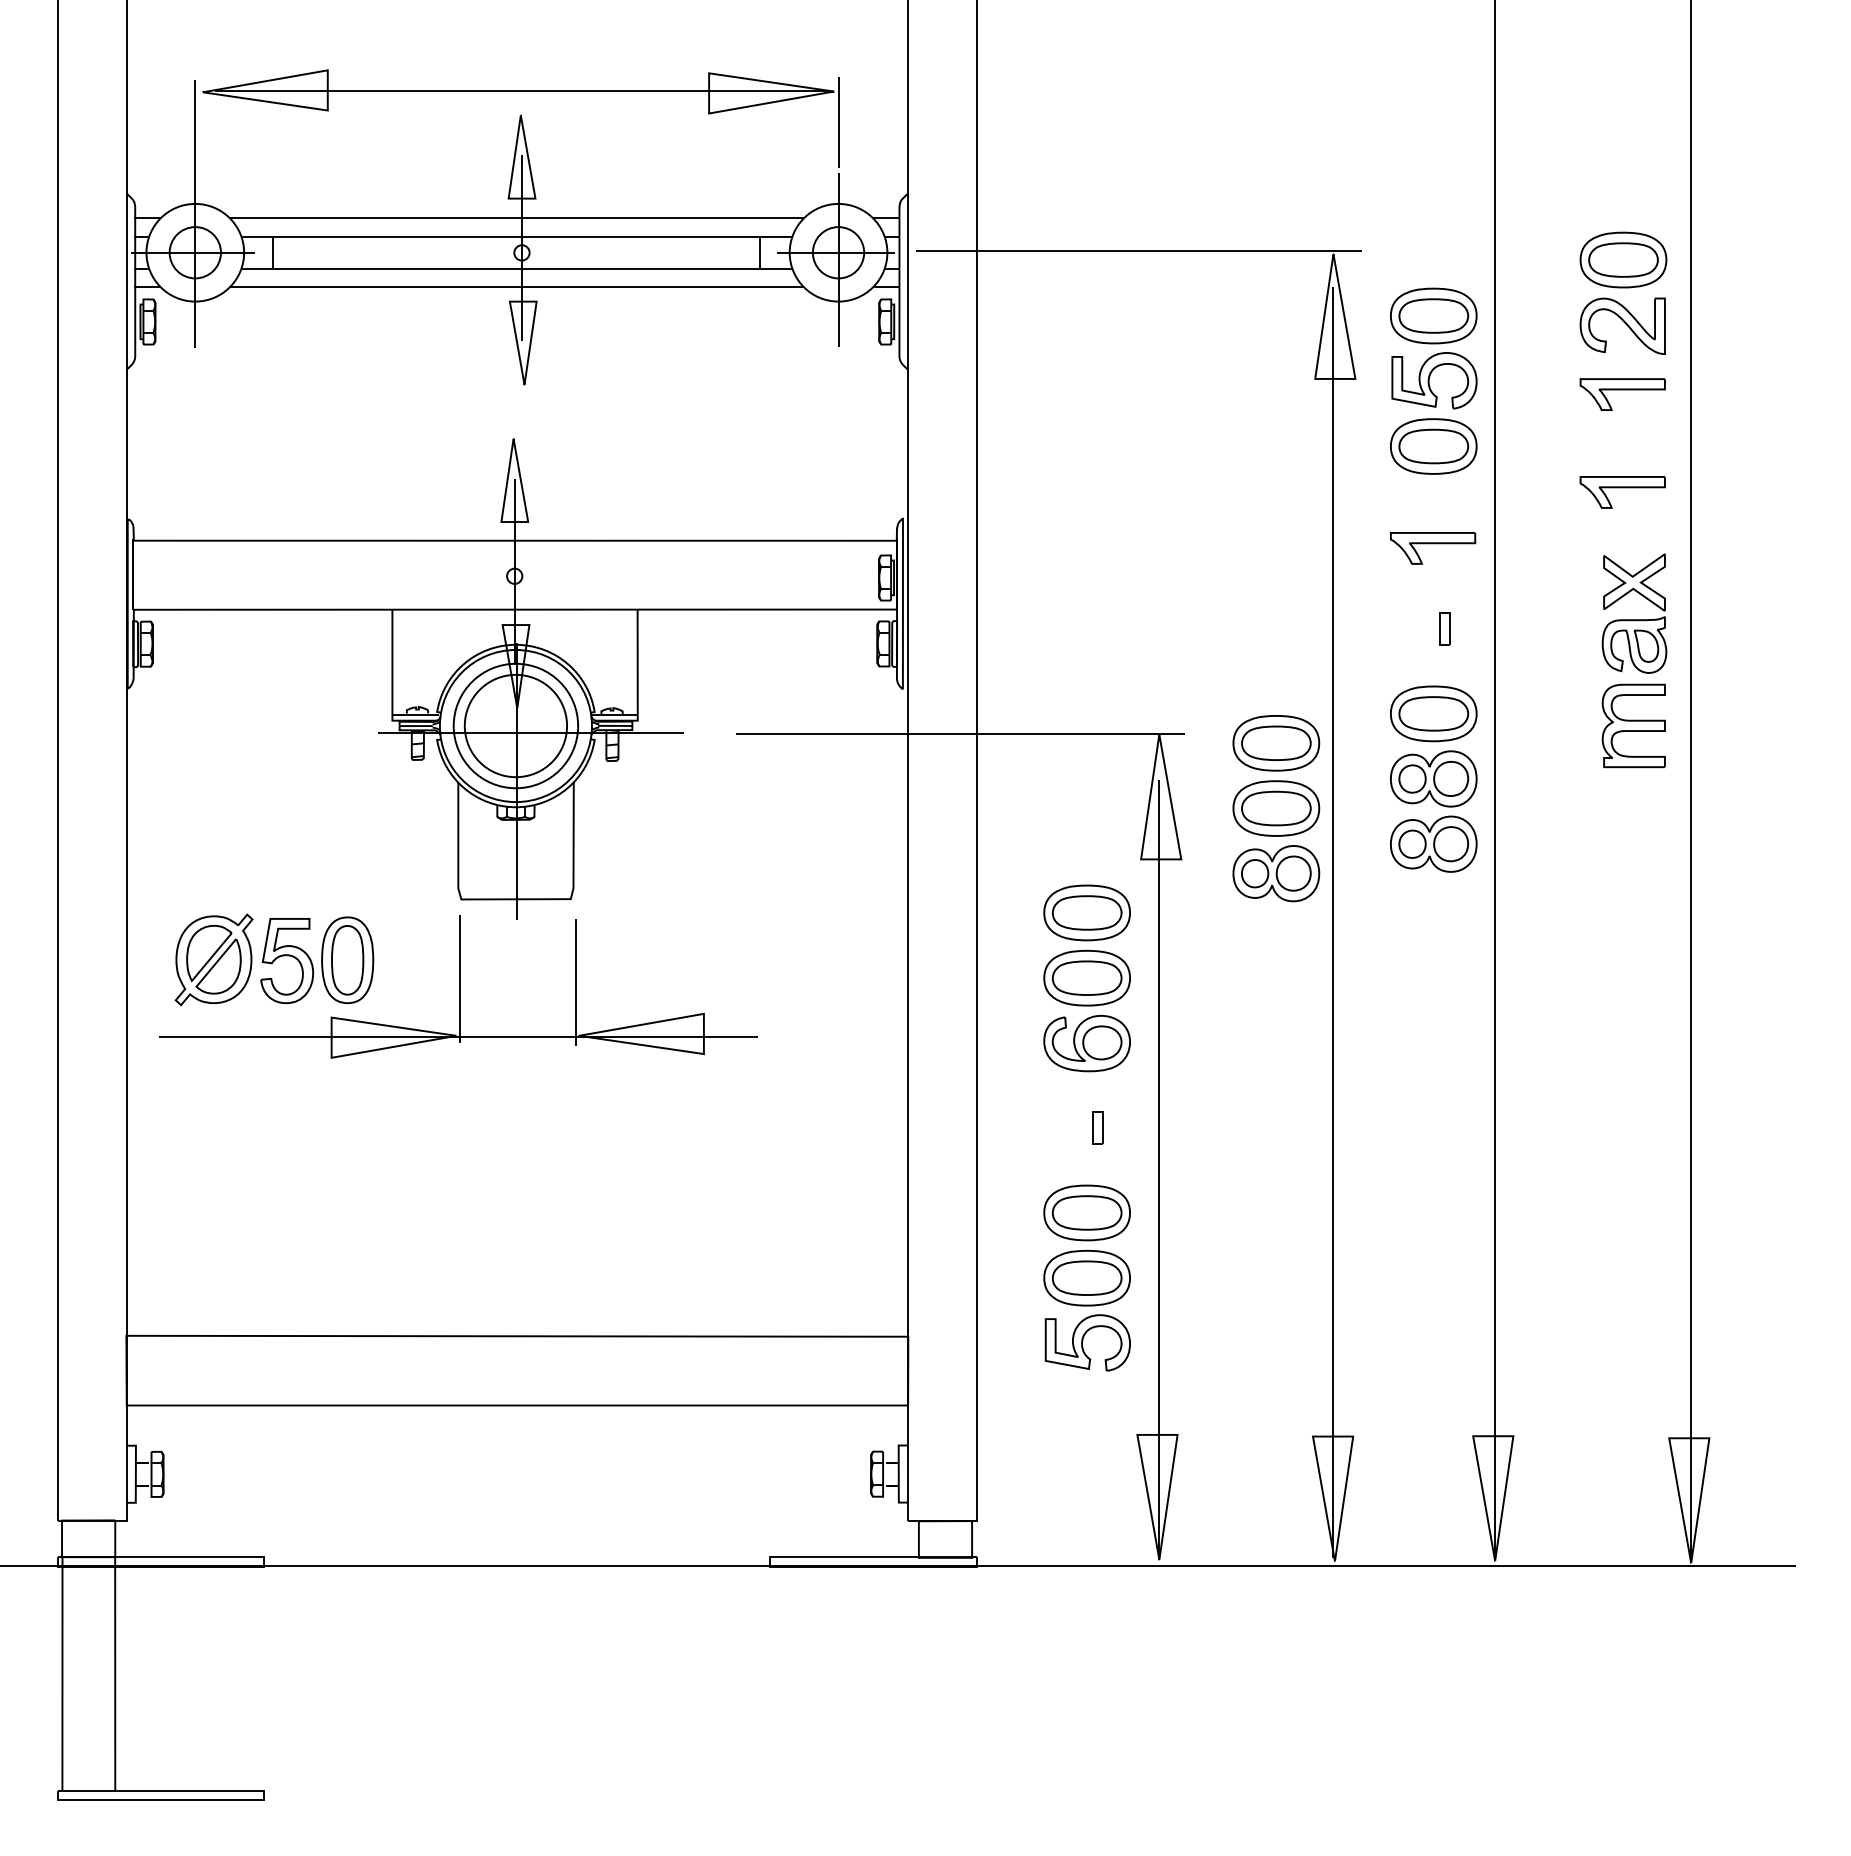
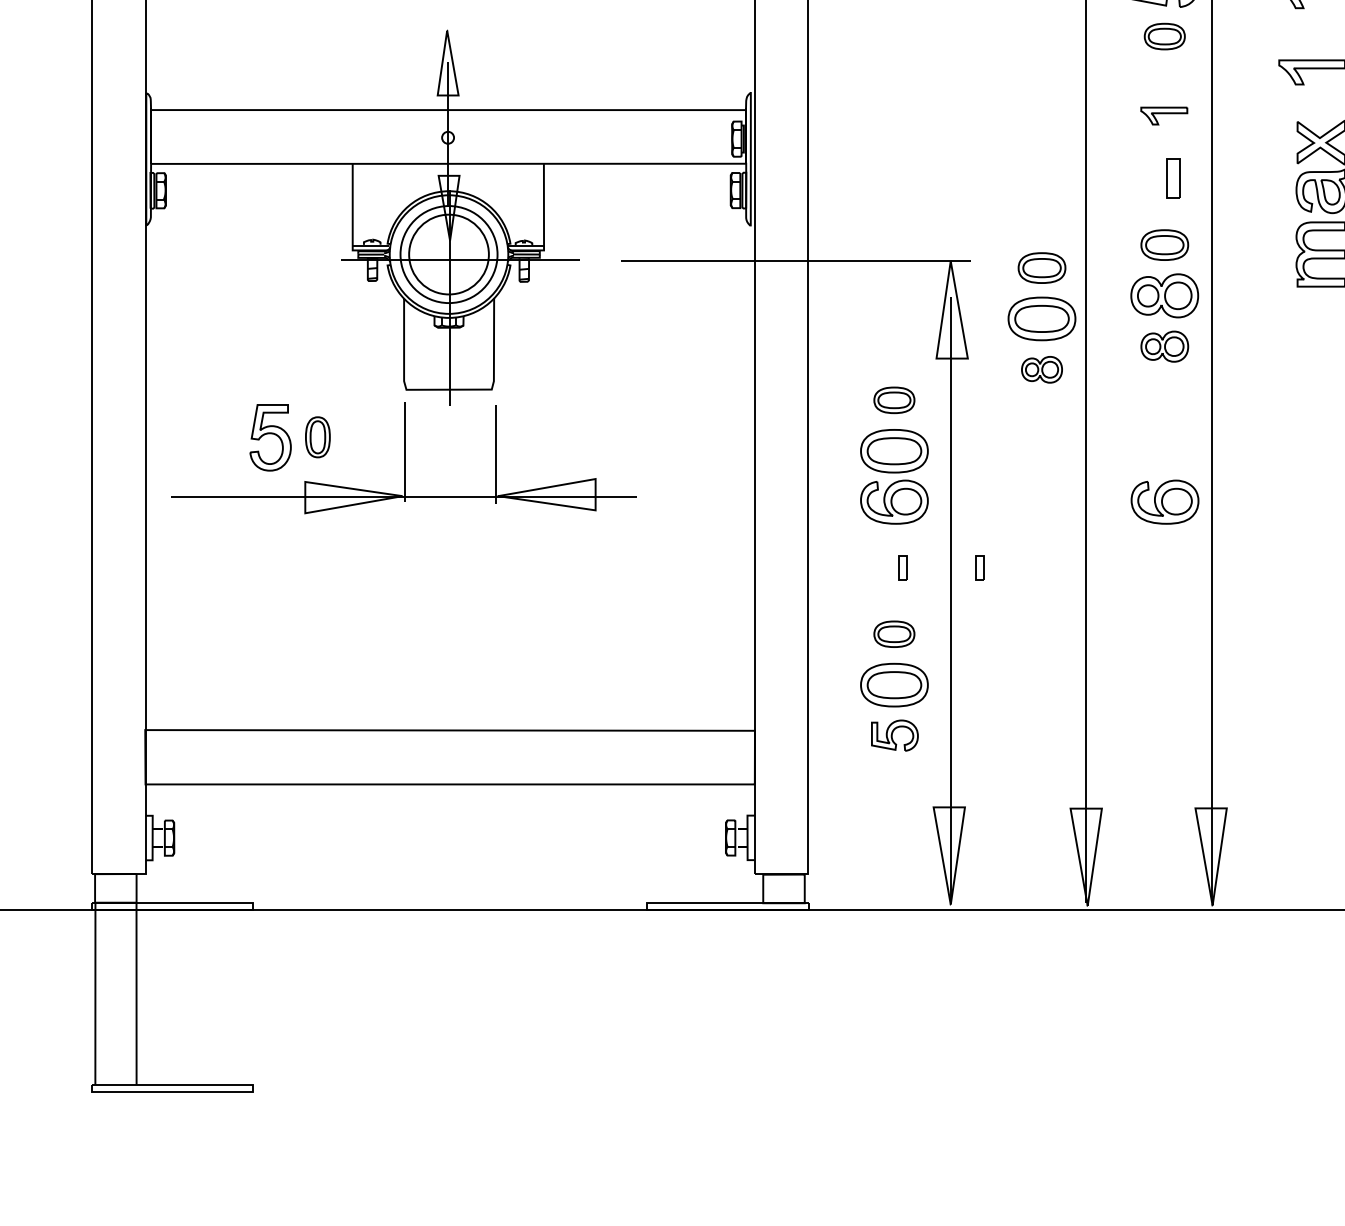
part: (1433, 446) -> (1164, 36), size x0.6
part: (1433, 548) -> (1164, 116), size x0.7
part: (1444, 628) -> (1173, 178), size x1.6
part: (1433, 713) -> (1164, 244), size x0.7
part: (1276, 743) -> (1042, 268), size x0.7
part: (1433, 843) -> (1164, 346), size x0.7
part: (1276, 873) -> (1042, 369), size x0.6
part: (1086, 912) -> (893, 399), size x0.6
part: (213, 959) -> (213, 436), removed
part: (347, 960) -> (317, 437), size x0.6
part: (1433, 1043) -> (1164, 502), added
part: (1196, 1127) -> (979, 567), added
part: (1086, 1212) -> (893, 633), size x0.6
part: (1087, 1342) -> (894, 735), size x0.7

